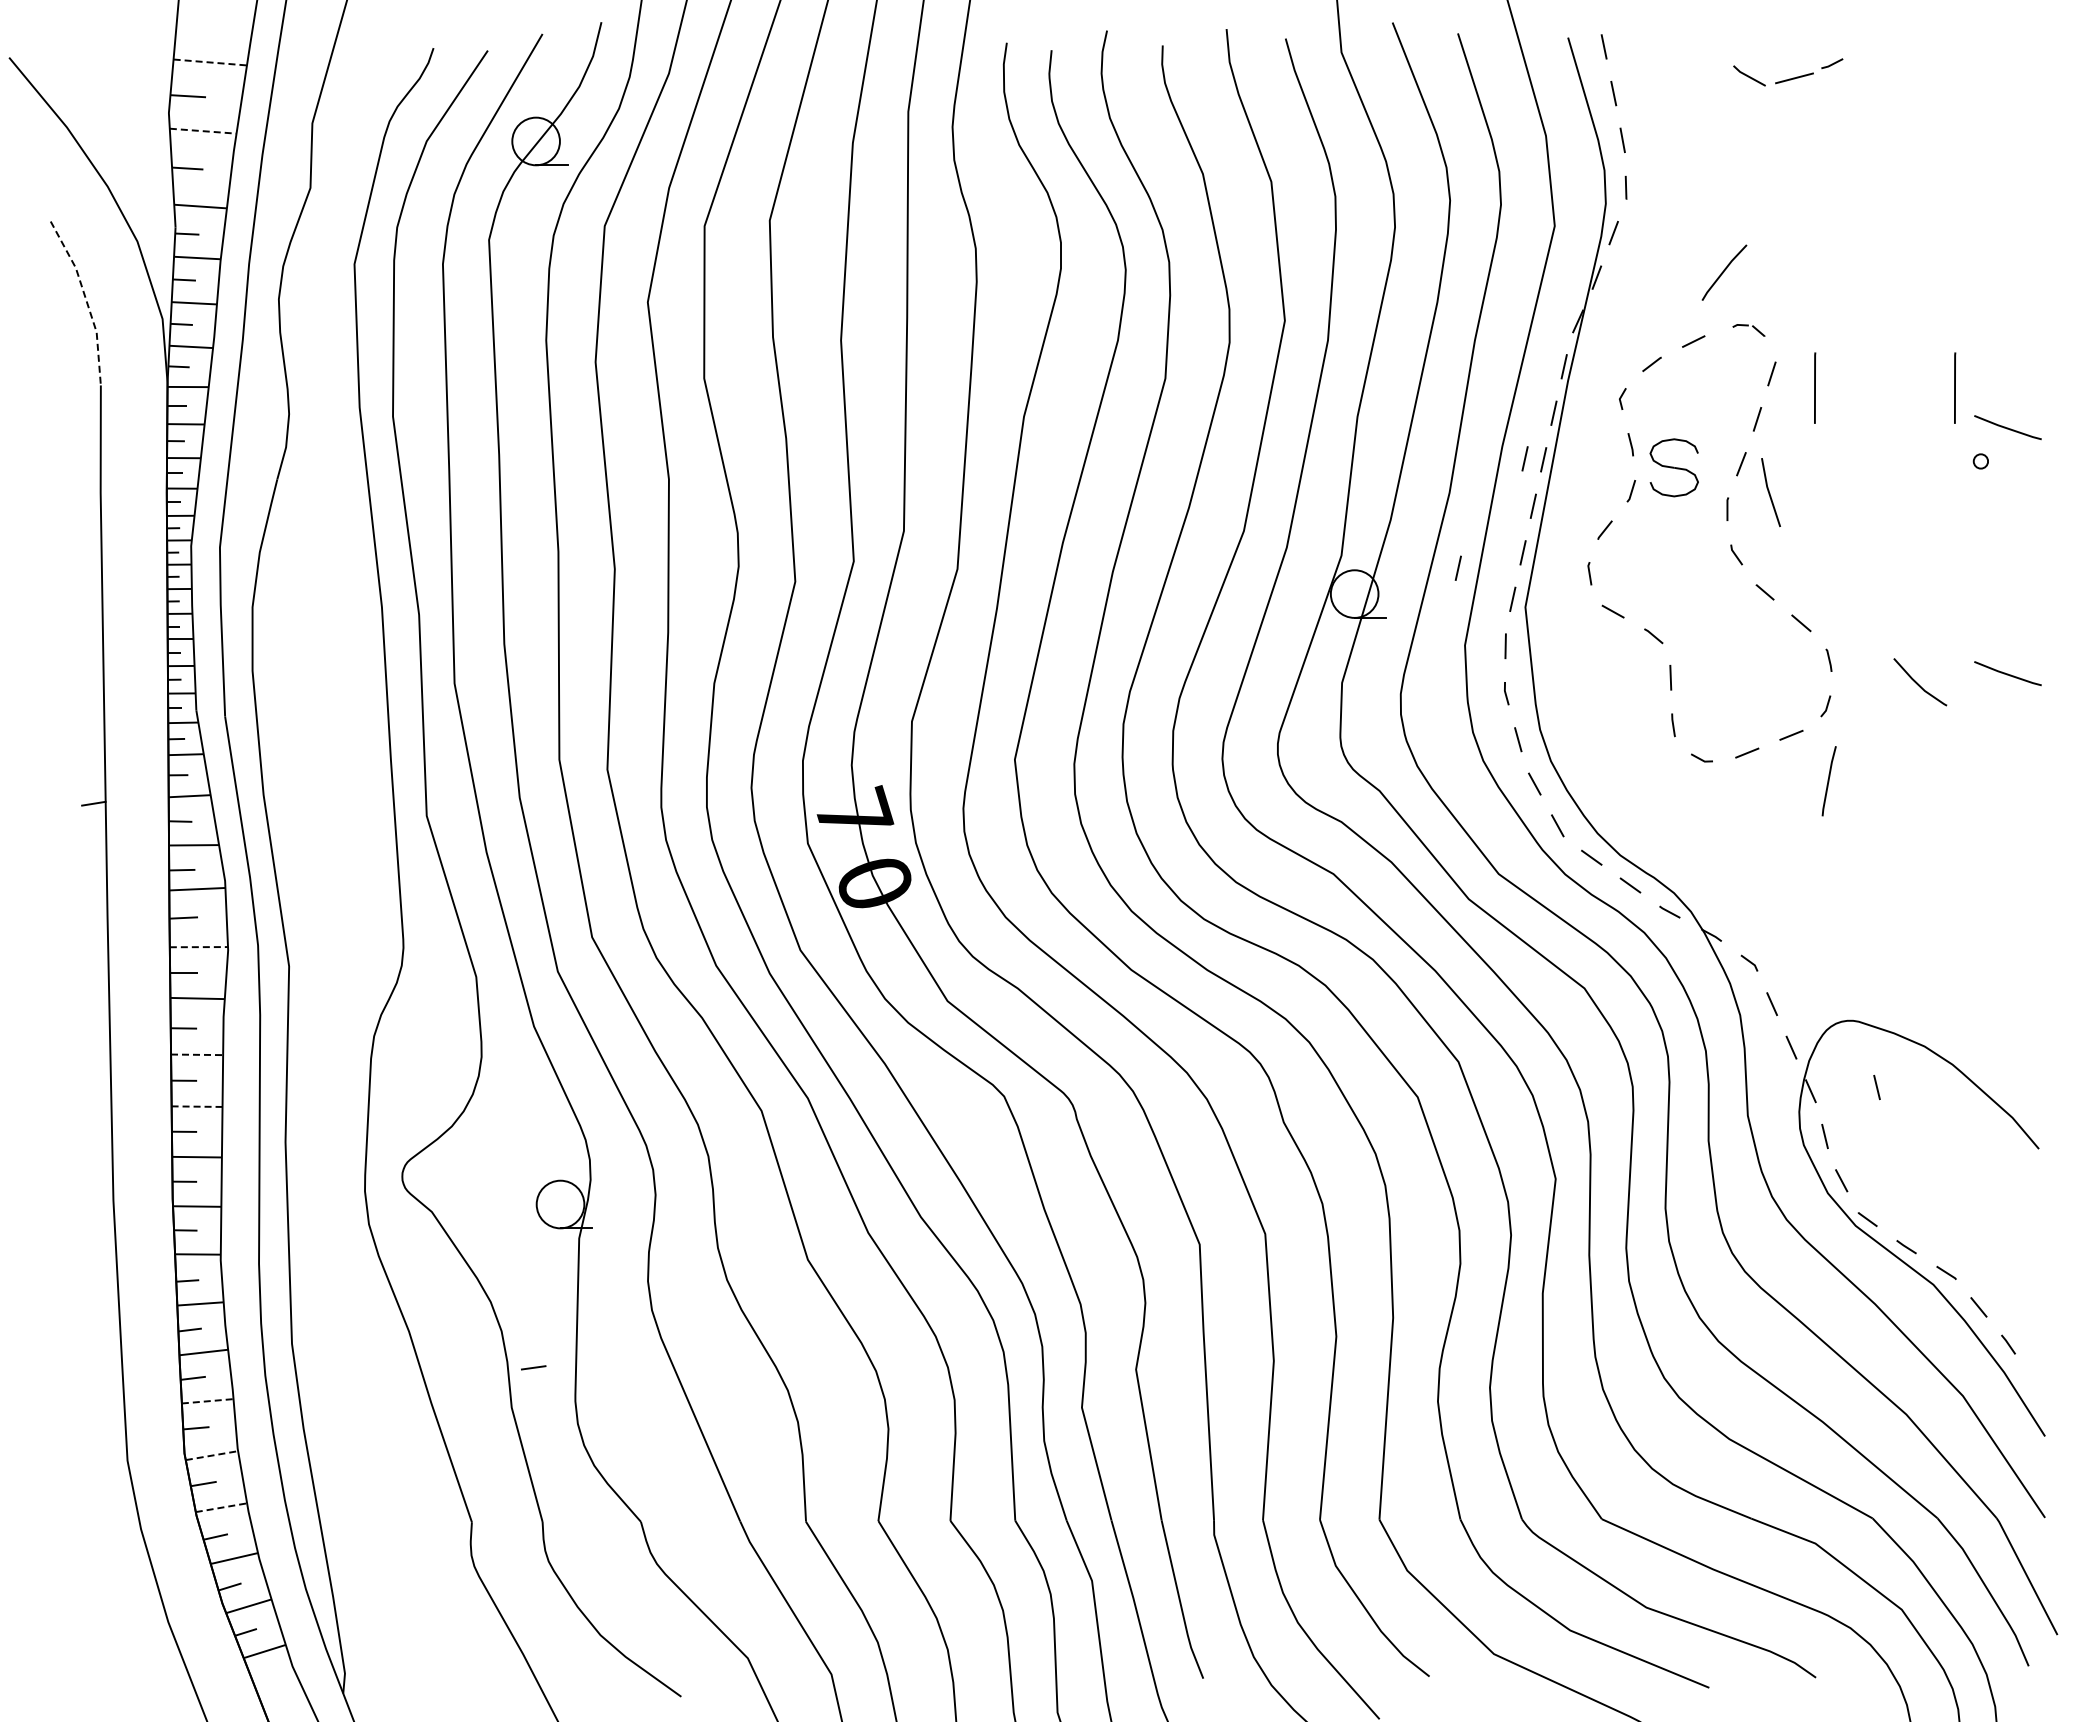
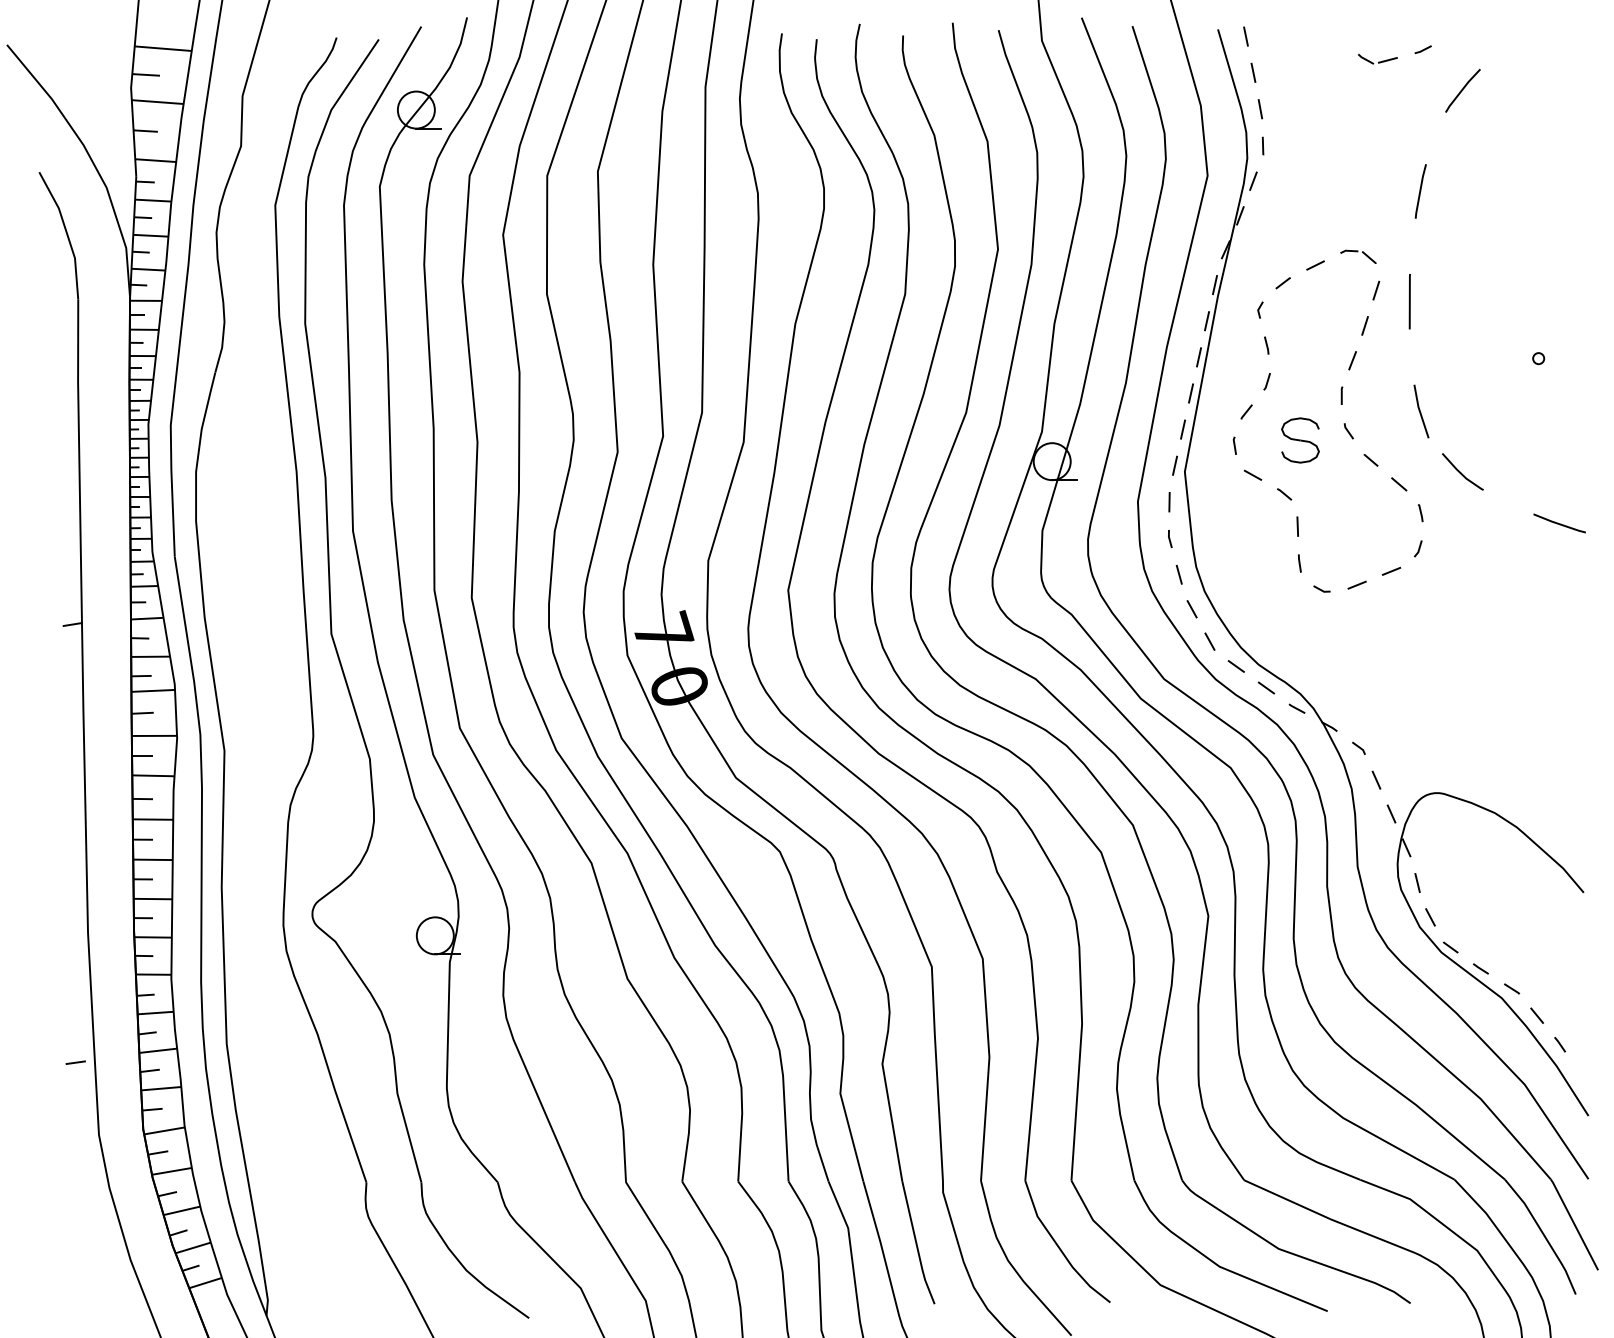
line: (210, 62) -> (163, 48), dashed -> solid
part: (1773, 75) -> (1377, 58), size x0.62
line: (203, 131) -> (157, 102), dashed -> solid
line: (1724, 272) -> (1463, 90), moved
line: (86, 301) -> (67, 234), dashed -> solid
part: (1748, 330) -> (1358, 256), size x1.43
line: (1955, 387) -> (1518, 301), removed
line: (2007, 427) -> (1559, 332), removed
line: (1524, 458) -> (1184, 356), removed
part: (1673, 467) -> (1299, 440), moved
line: (1769, 492) -> (1420, 411), moved
line: (1457, 567) -> (1132, 441), removed
line: (1918, 683) -> (1461, 472), moved
line: (1828, 781) -> (1420, 191), moved
line: (199, 947) -> (154, 736), dashed -> solid
line: (197, 1054) -> (153, 819), dashed -> solid
line: (1876, 1087) -> (1457, 844), removed
line: (197, 1106) -> (153, 859), dashed -> solid
line: (533, 1367) -> (75, 1062), moved
line: (207, 1401) -> (161, 1088), dashed -> solid
line: (212, 1455) -> (164, 1130), dashed -> solid
line: (221, 1507) -> (171, 1171), dashed -> solid

